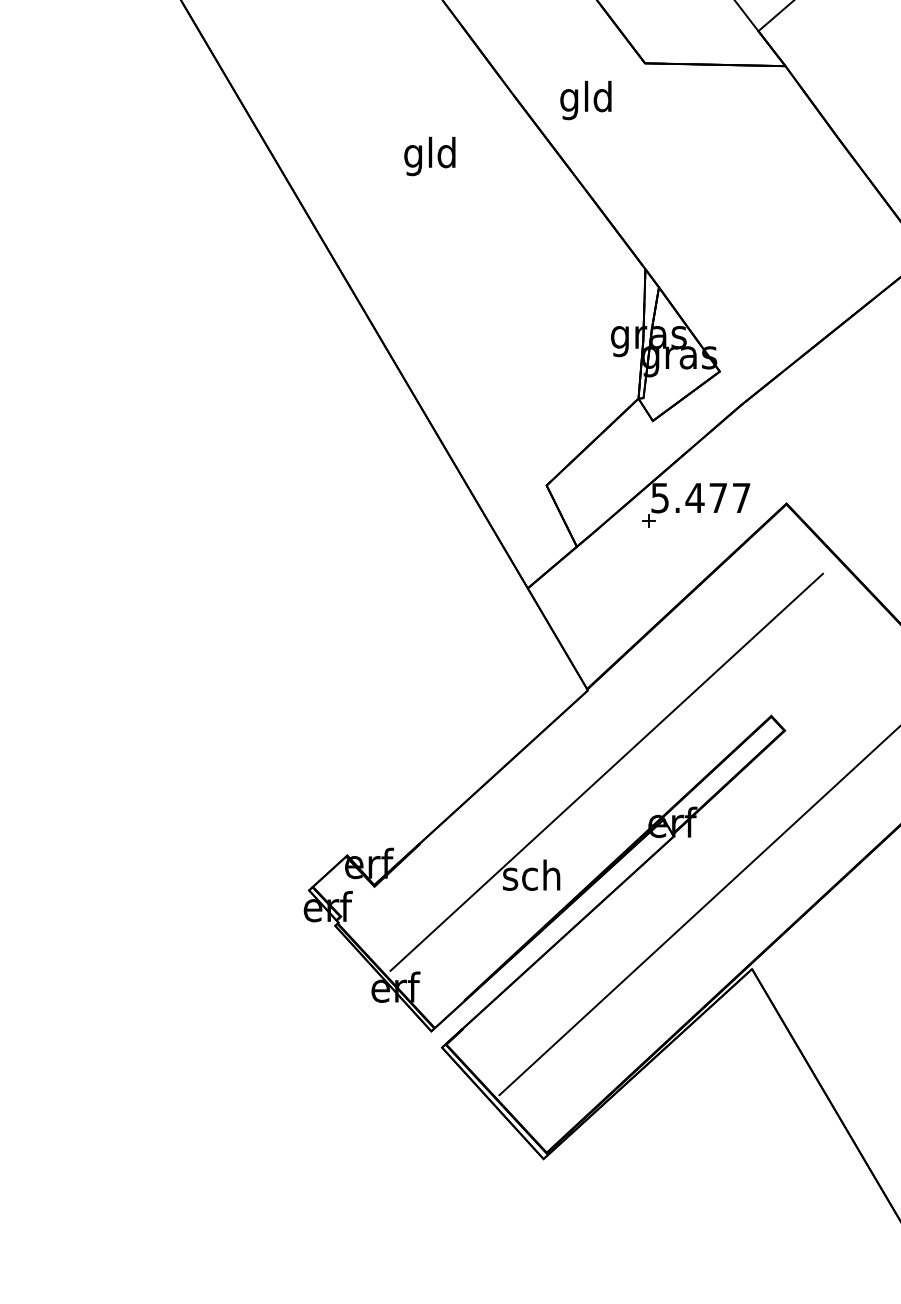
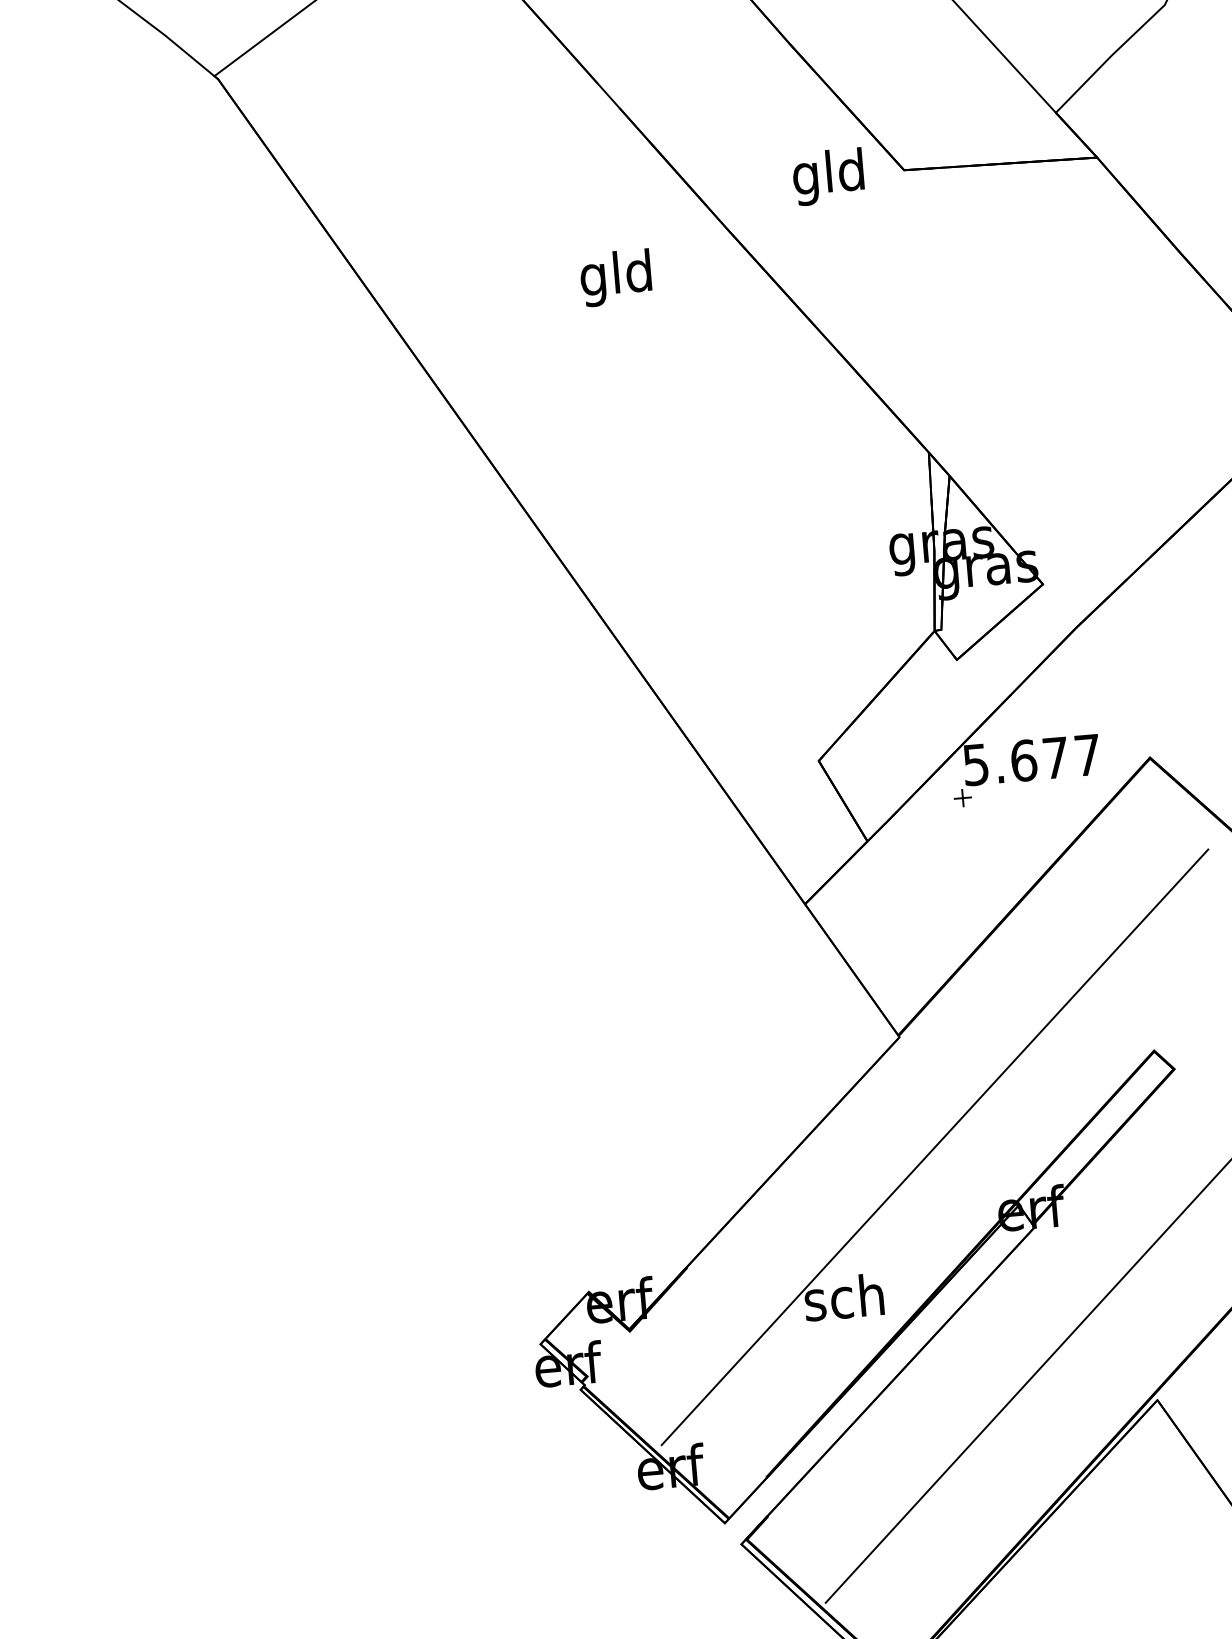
text: (585, 100) -> (827, 176), moved
text: (429, 156) -> (615, 278), moved
text: (694, 497) -> (1023, 759), 5.477 -> 5.677

